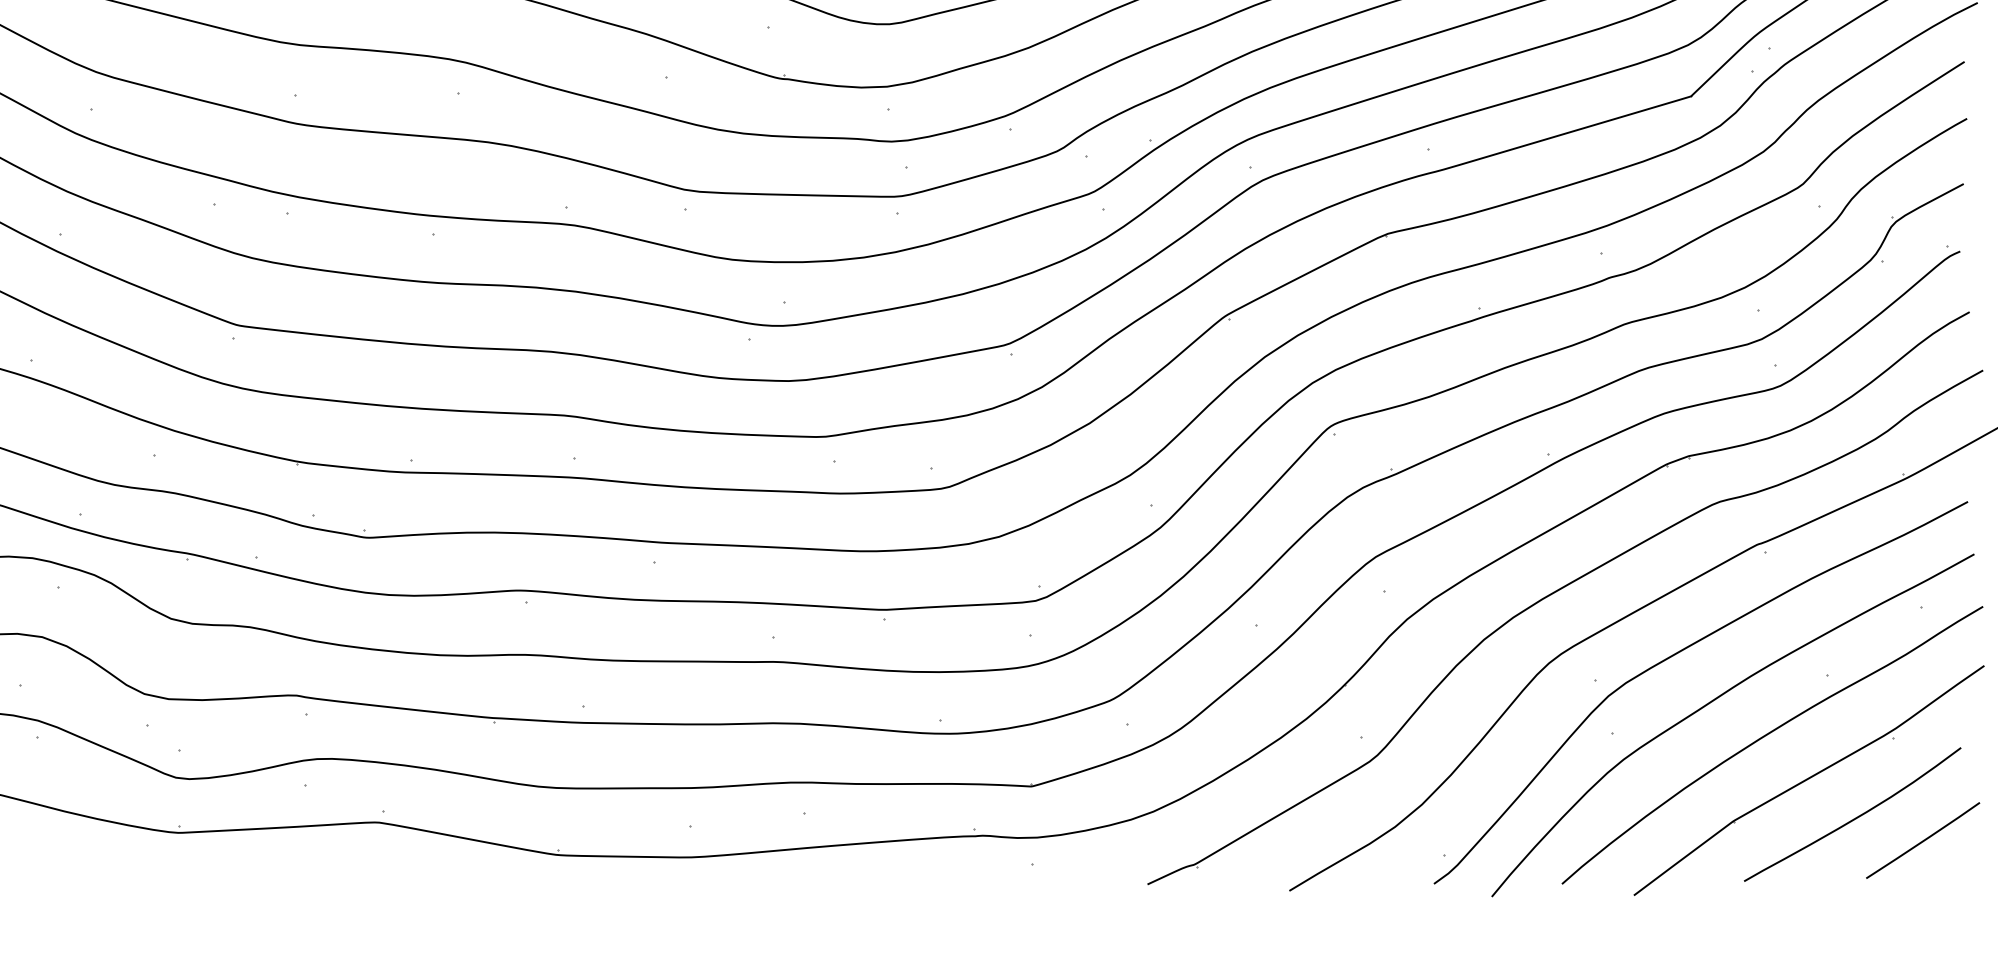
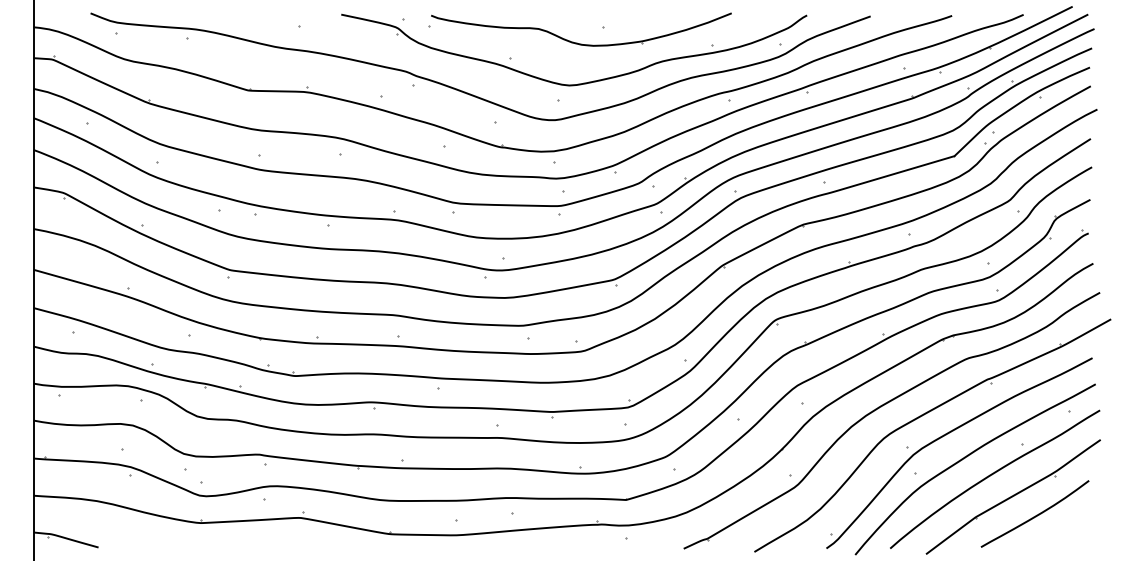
line: (1921, 839) -> (1069, 526), removed

